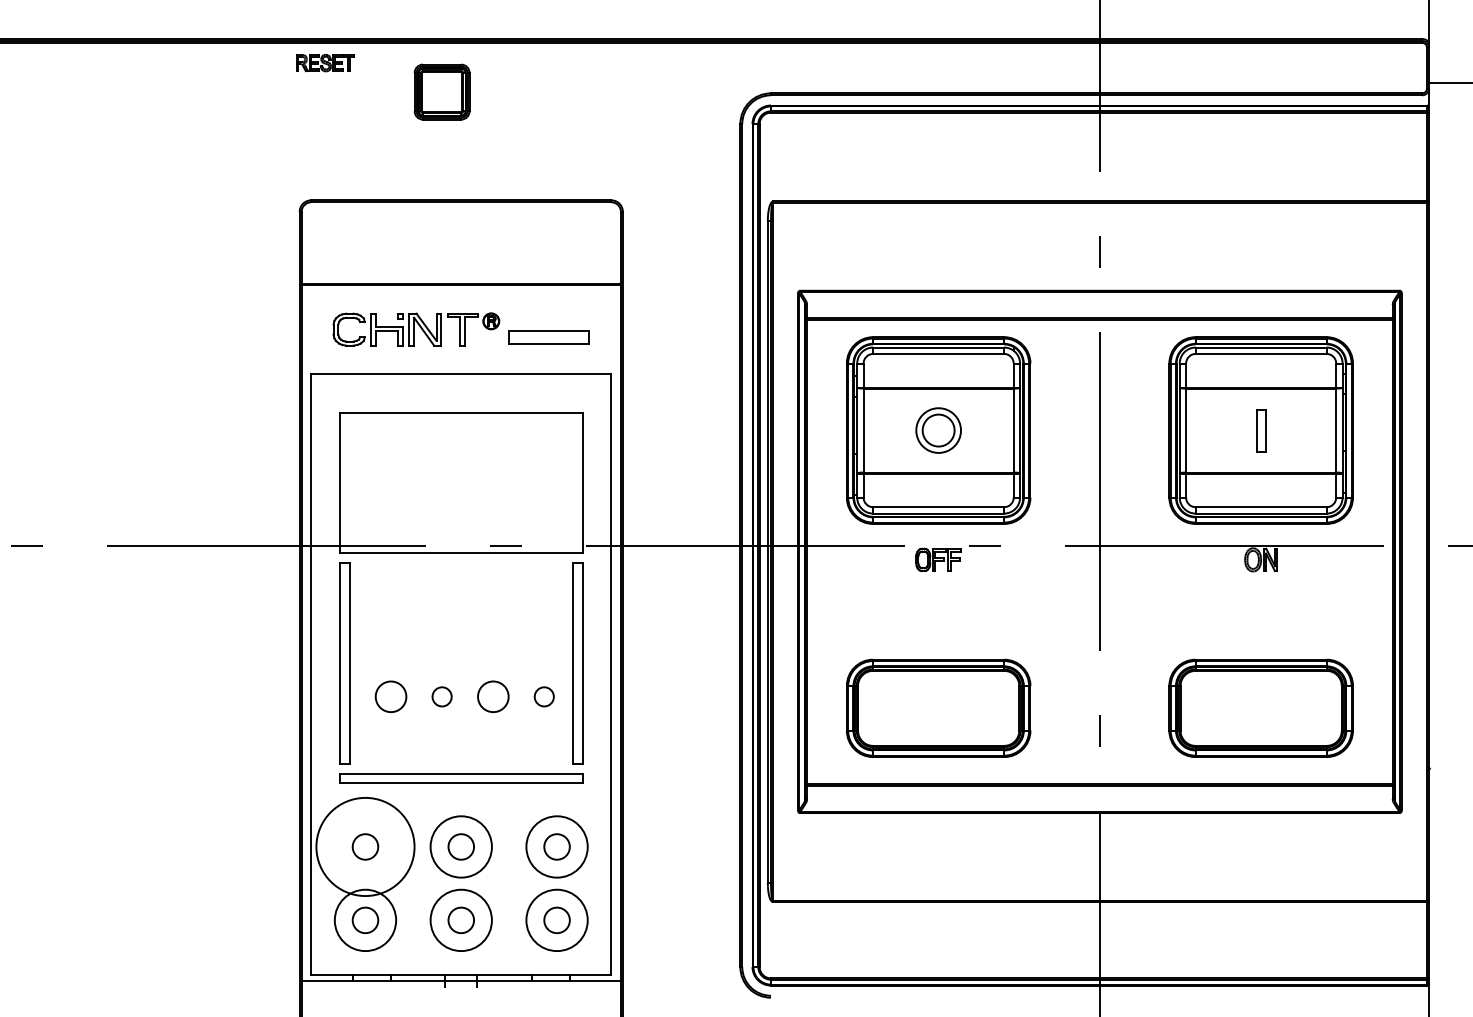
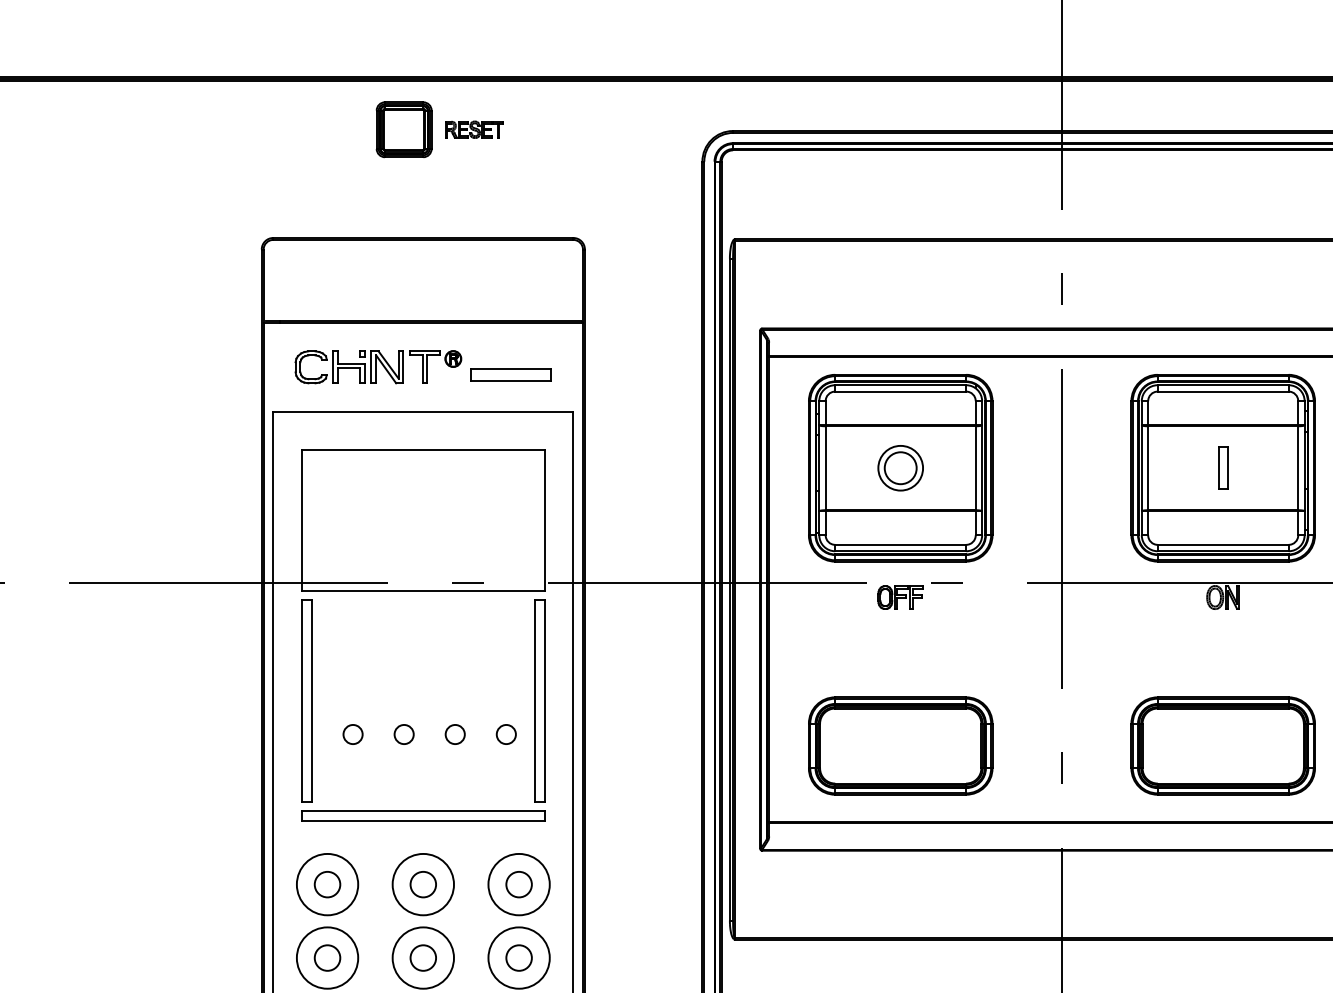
part: (325, 63) -> (474, 130), moved
circle: (390, 696) -> (352, 734), size x0.62
circle: (492, 696) -> (454, 734), size x0.62
circle: (365, 846) -> (327, 884), size x0.62

